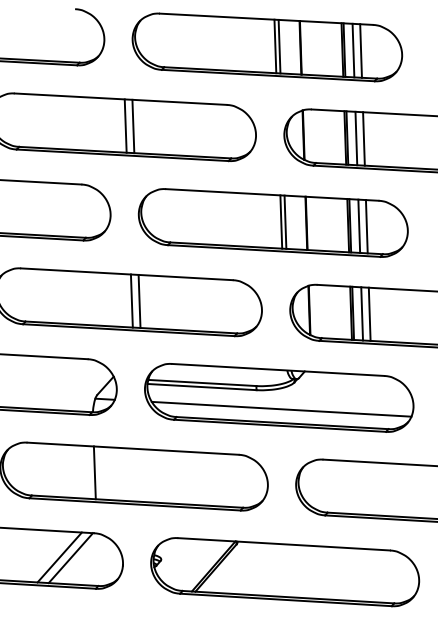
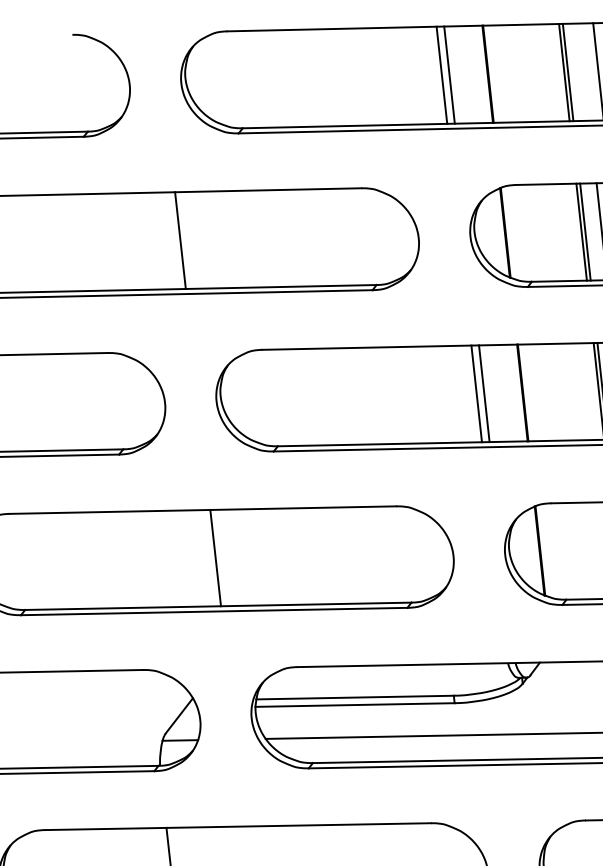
line: (353, 50) -> (584, 71), removed
line: (133, 126) -> (194, 240), removed
line: (139, 300) -> (229, 556), removed

